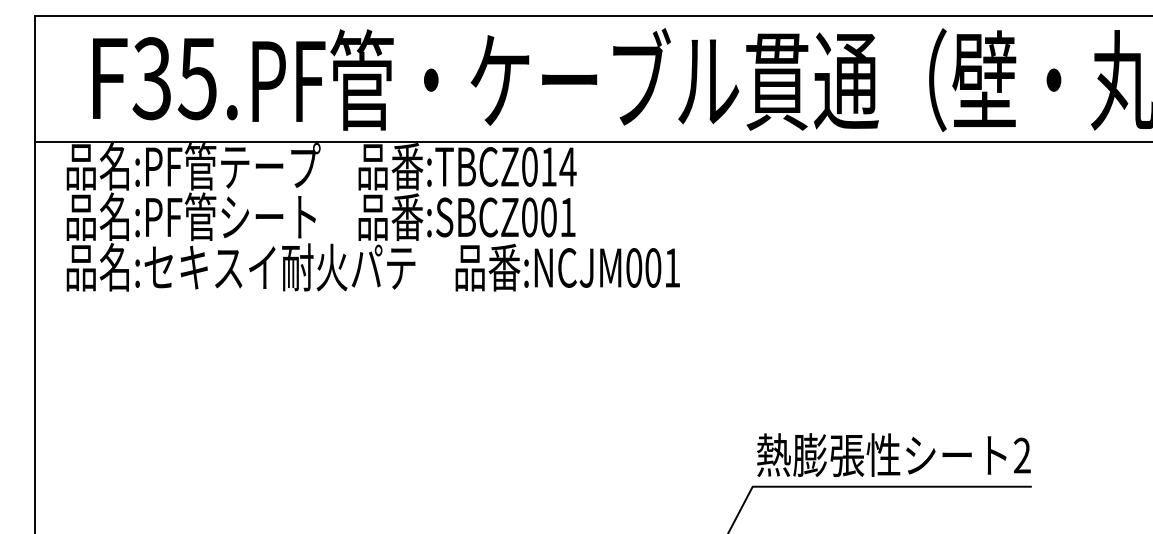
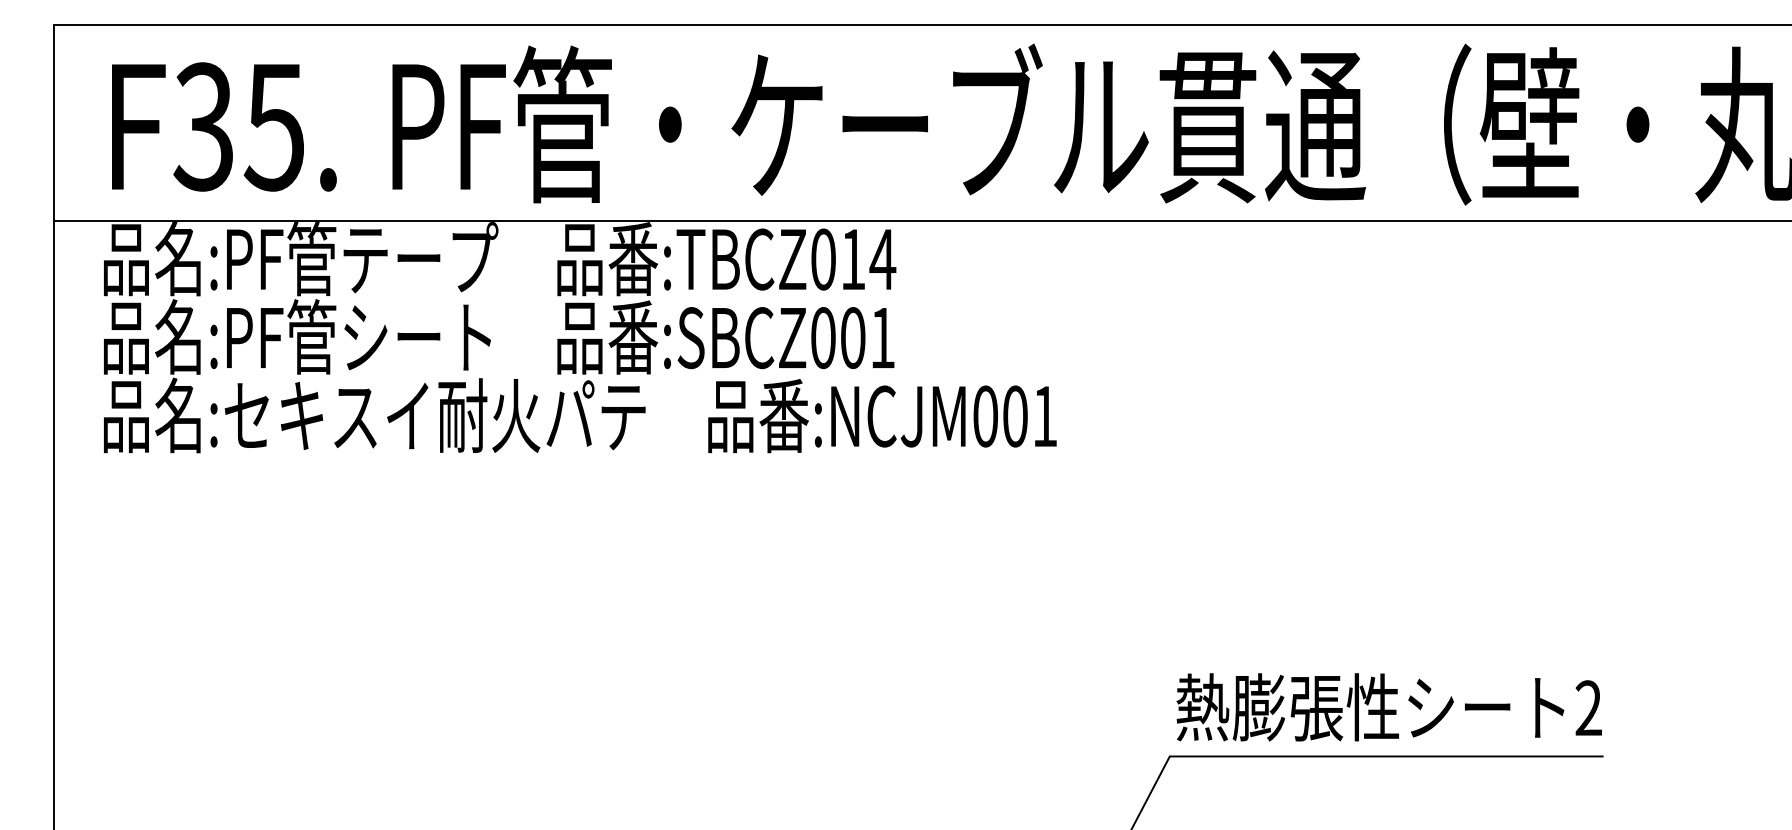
text: (165, 78) -> (224, 126), moved

